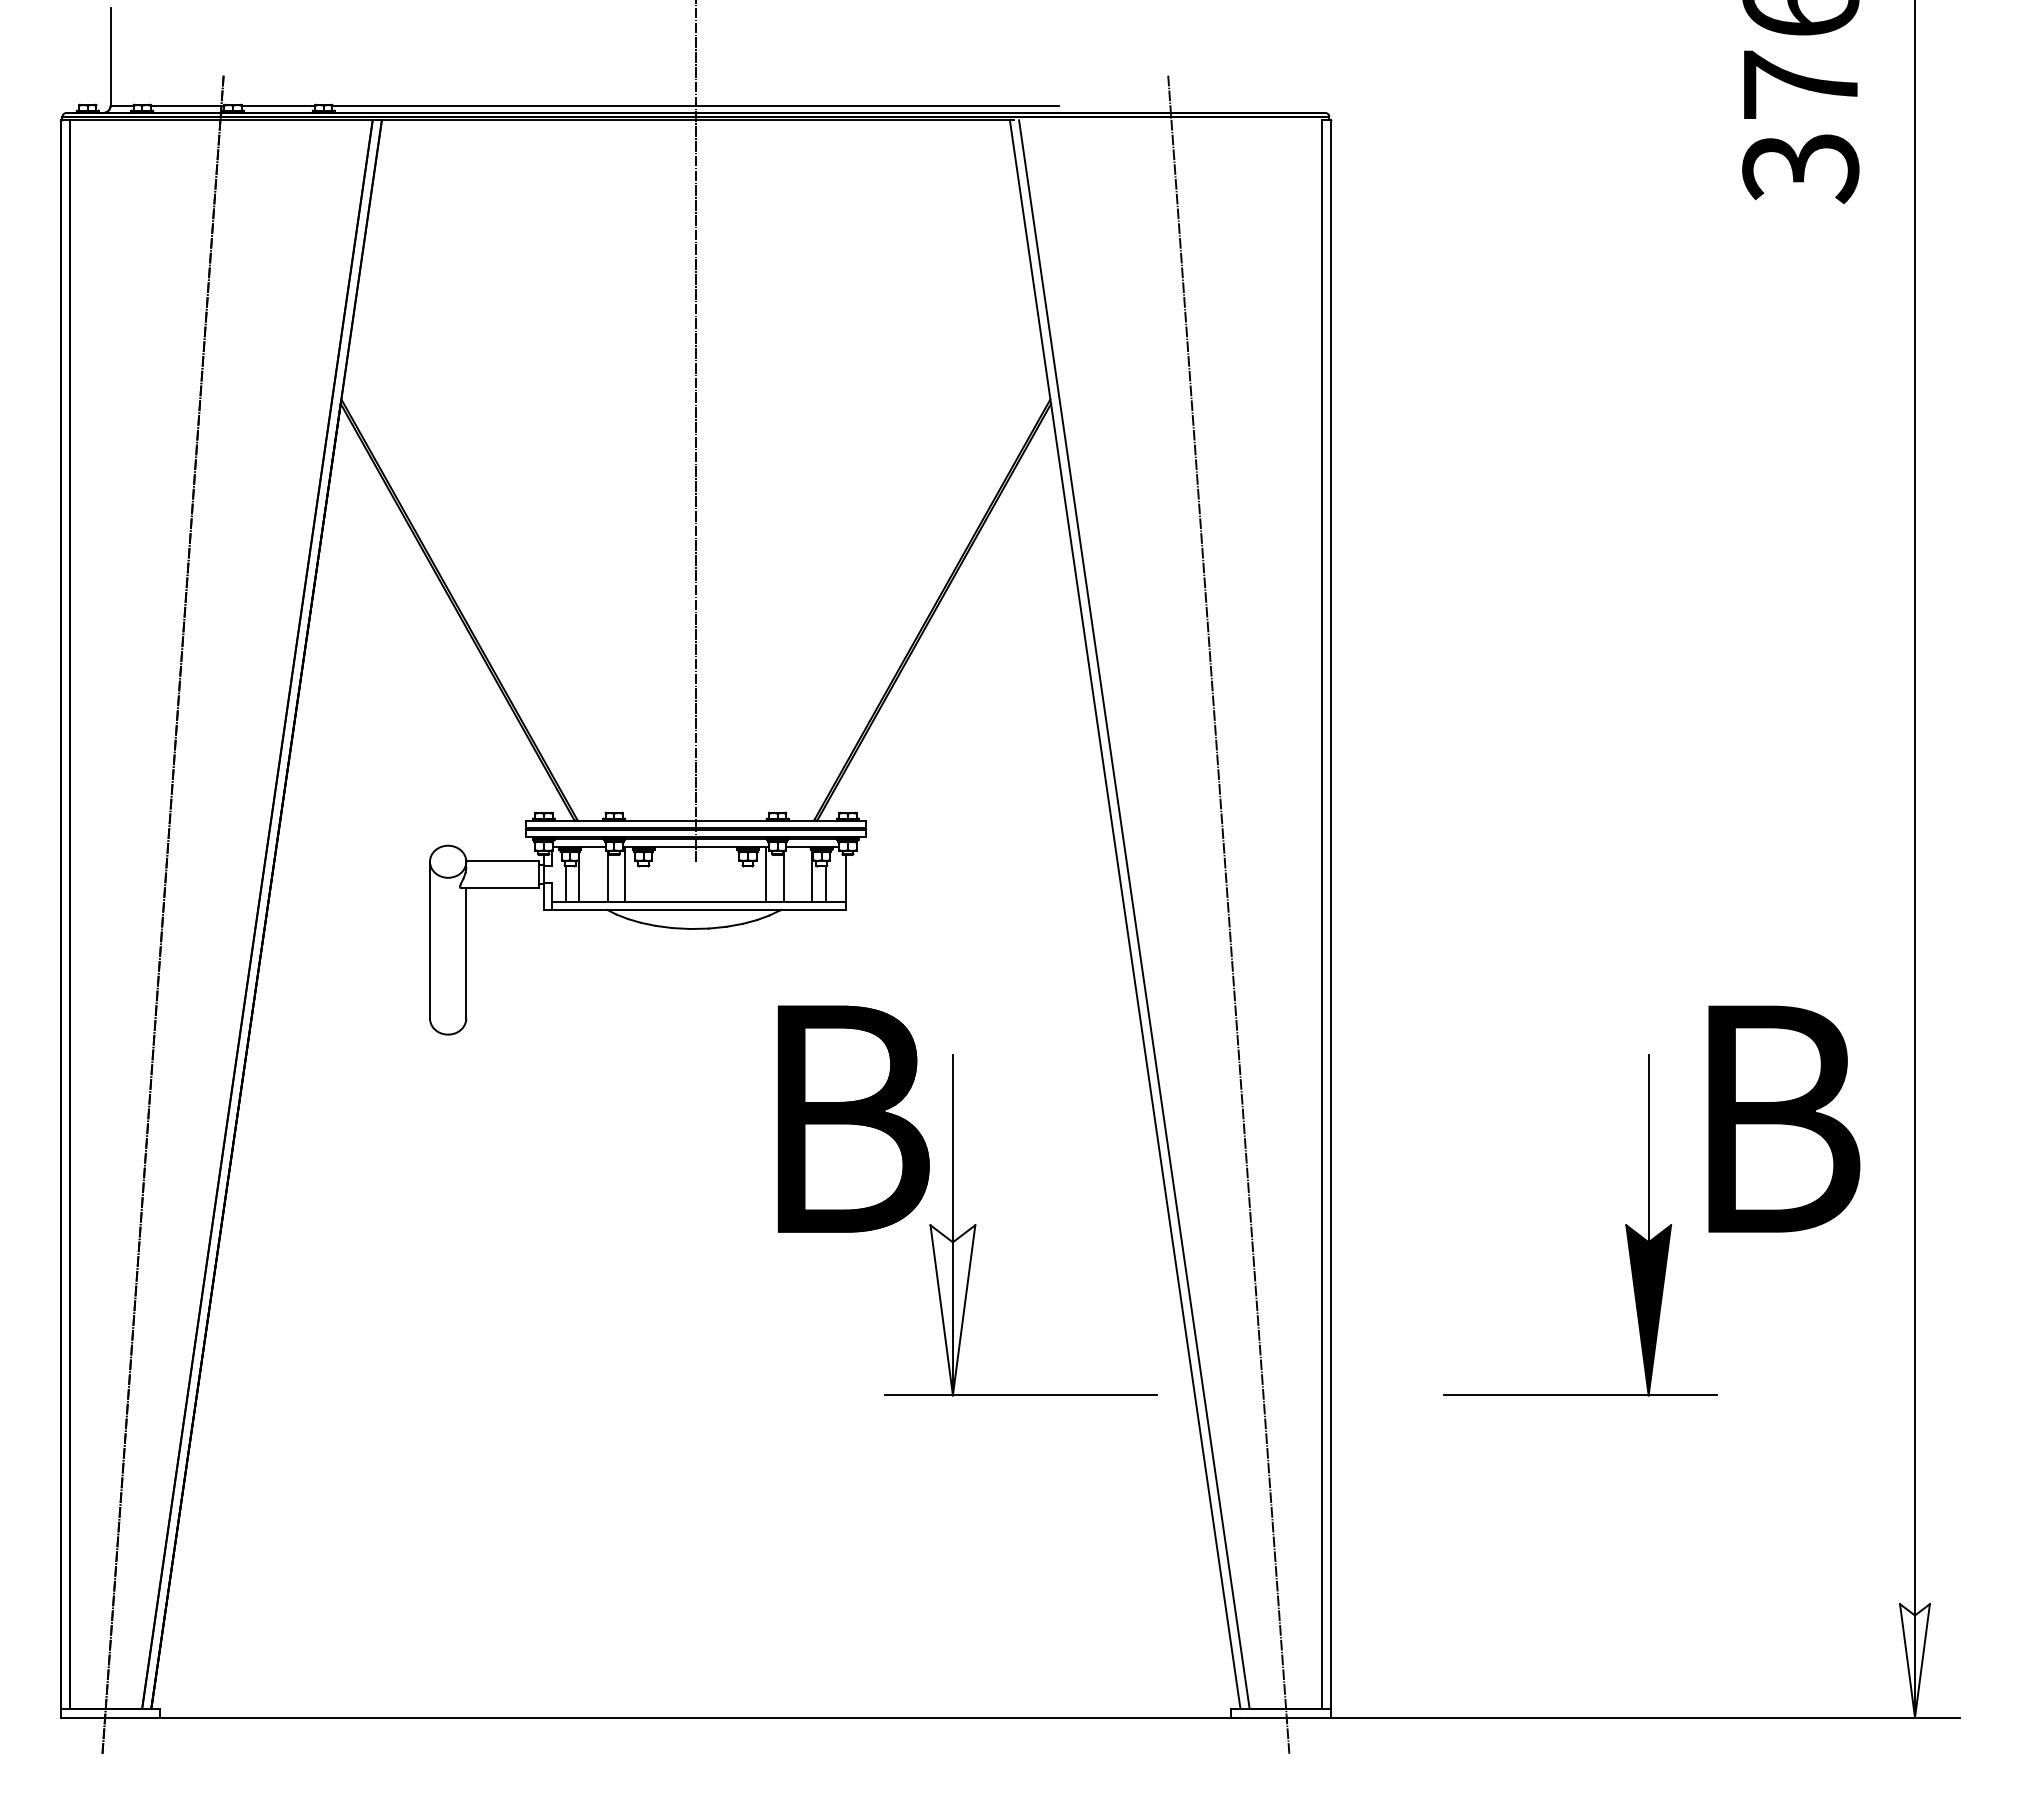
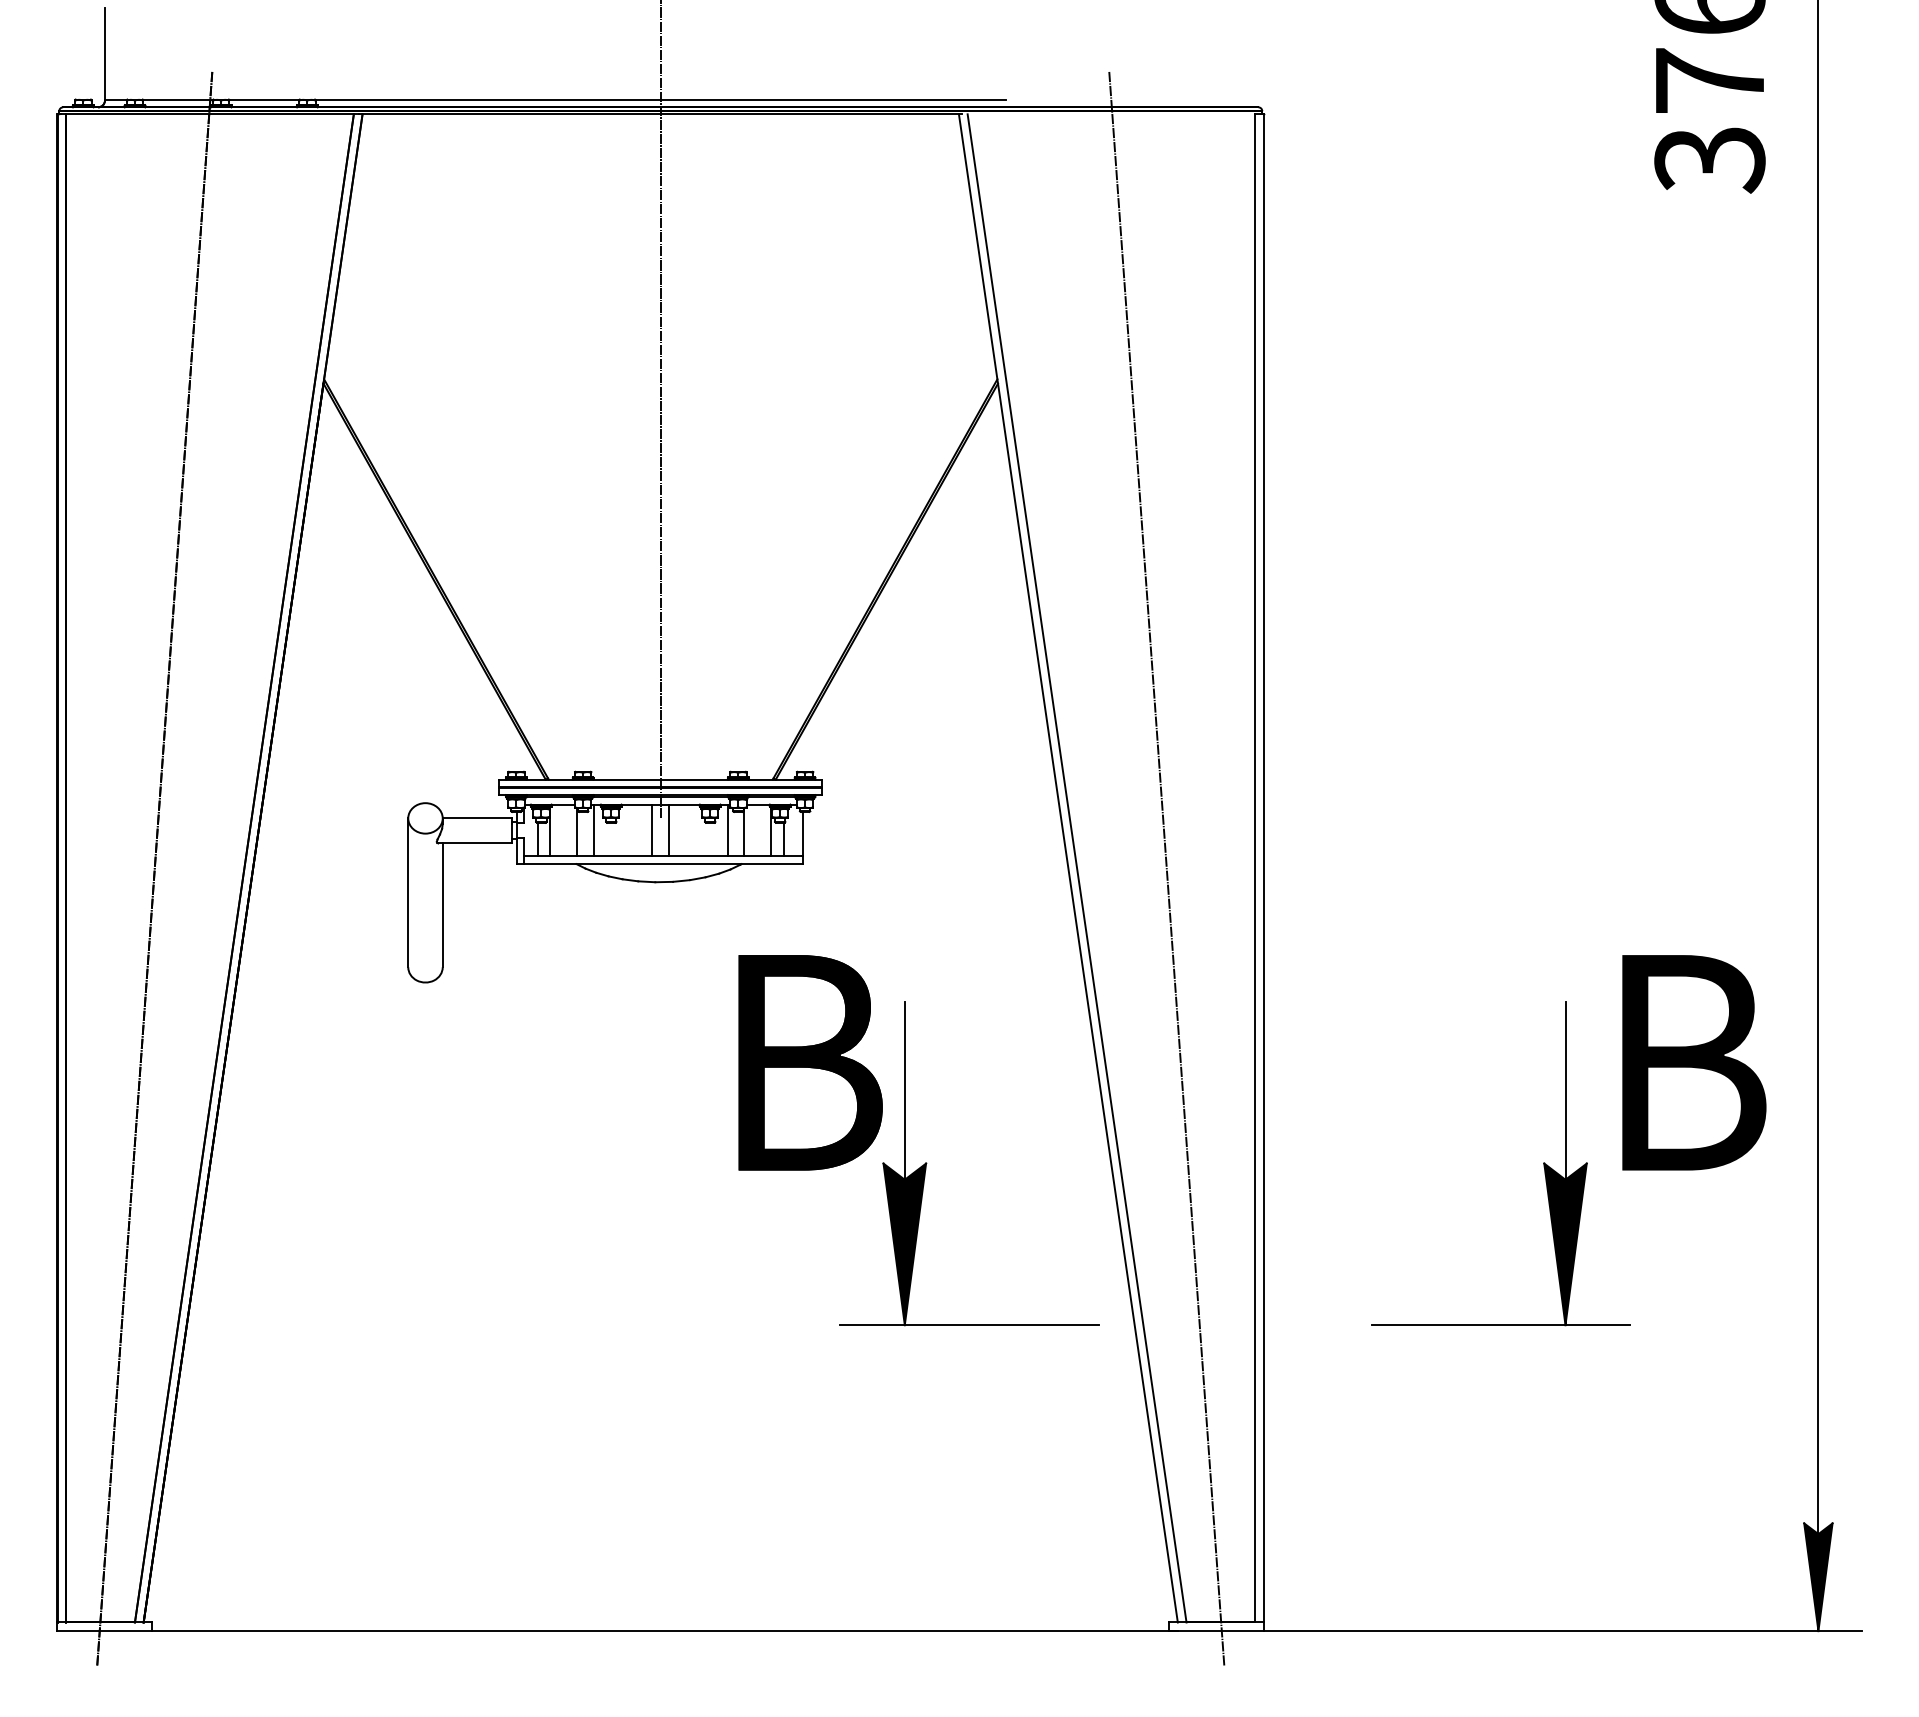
line: (686, 874) -> (651, 830), added
line: (705, 874) -> (669, 830), added
fill: (952, 1310) -> (904, 1244), added
fill: (1914, 1660) -> (1817, 1576), added

